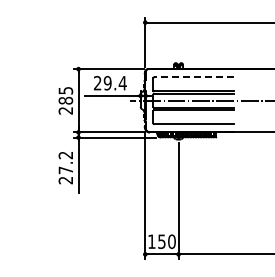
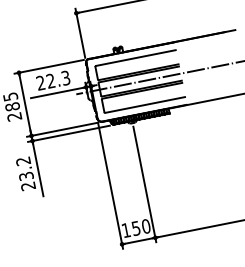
line: (194, 77) -> (136, 58), dashed -> solid
text: (114, 82) -> (57, 79), 29.4 -> 22.3
text: (65, 170) -> (26, 176), 27.2 -> 23.2

